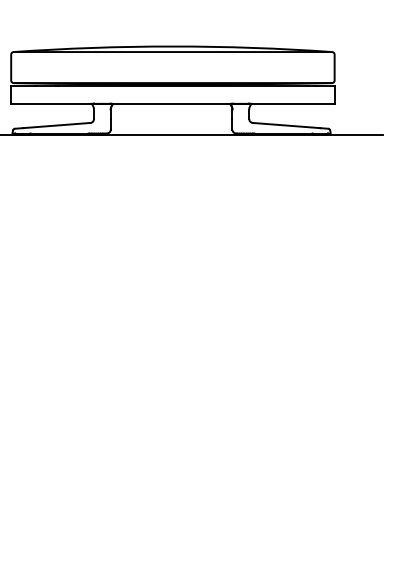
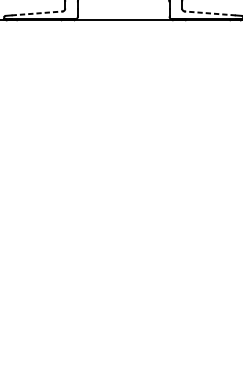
line: (56, 125) -> (37, 13), solid -> dashed
line: (286, 125) -> (210, 13), solid -> dashed

